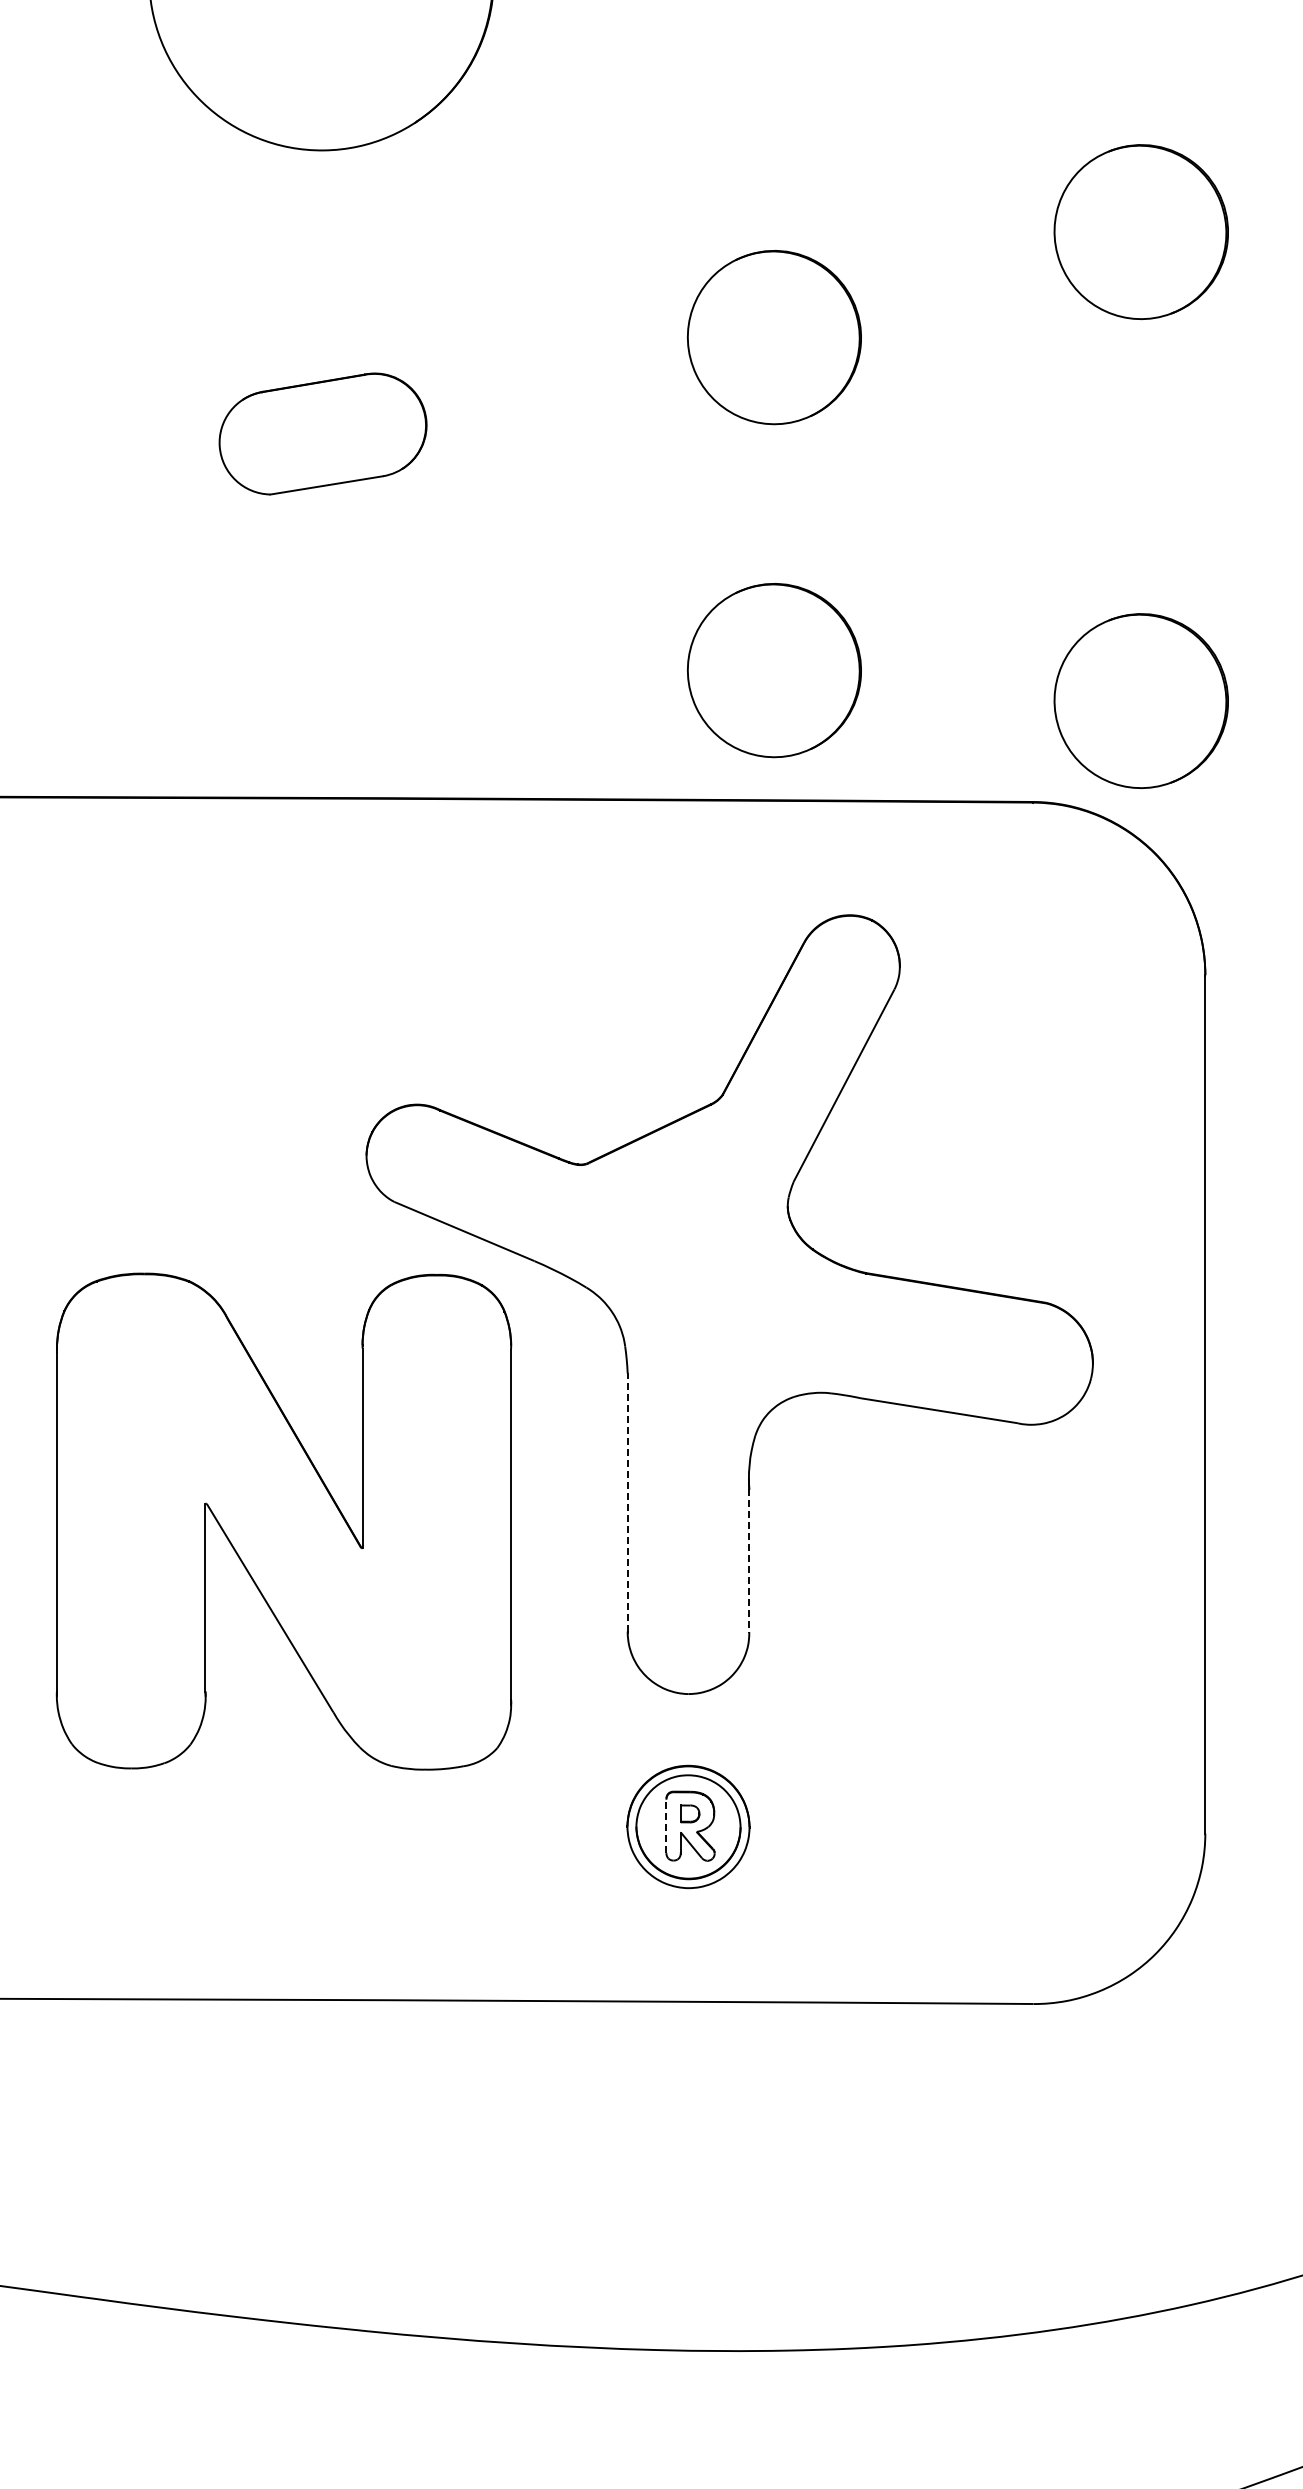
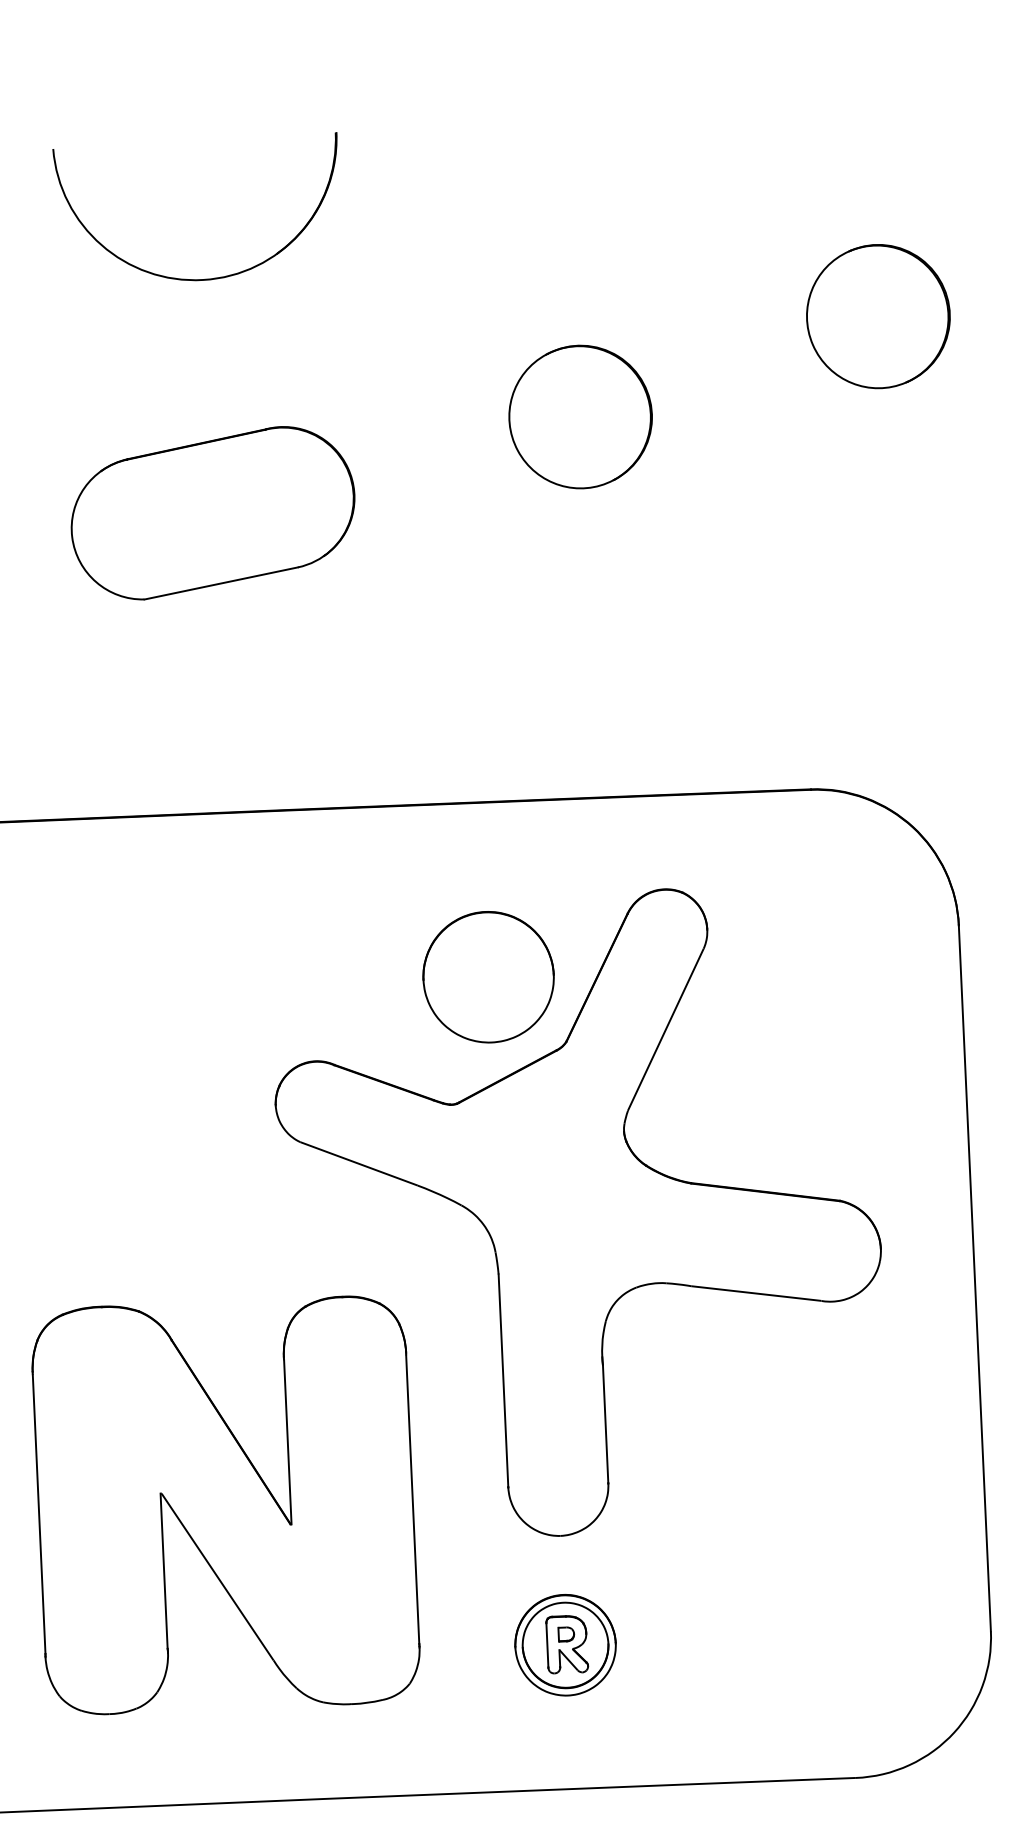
part: (322, 433) -> (212, 512), size x1.67
part: (773, 670) -> (592, 690), removed
part: (1140, 700) -> (895, 701), removed
part: (631, 1011) -> (488, 976), added
line: (627, 1502) -> (503, 1380), dashed -> solid
part: (283, 1521) -> (225, 1505), moved
line: (749, 1560) -> (605, 1423), dashed -> solid
line: (666, 1826) -> (547, 1645), dashed -> solid

